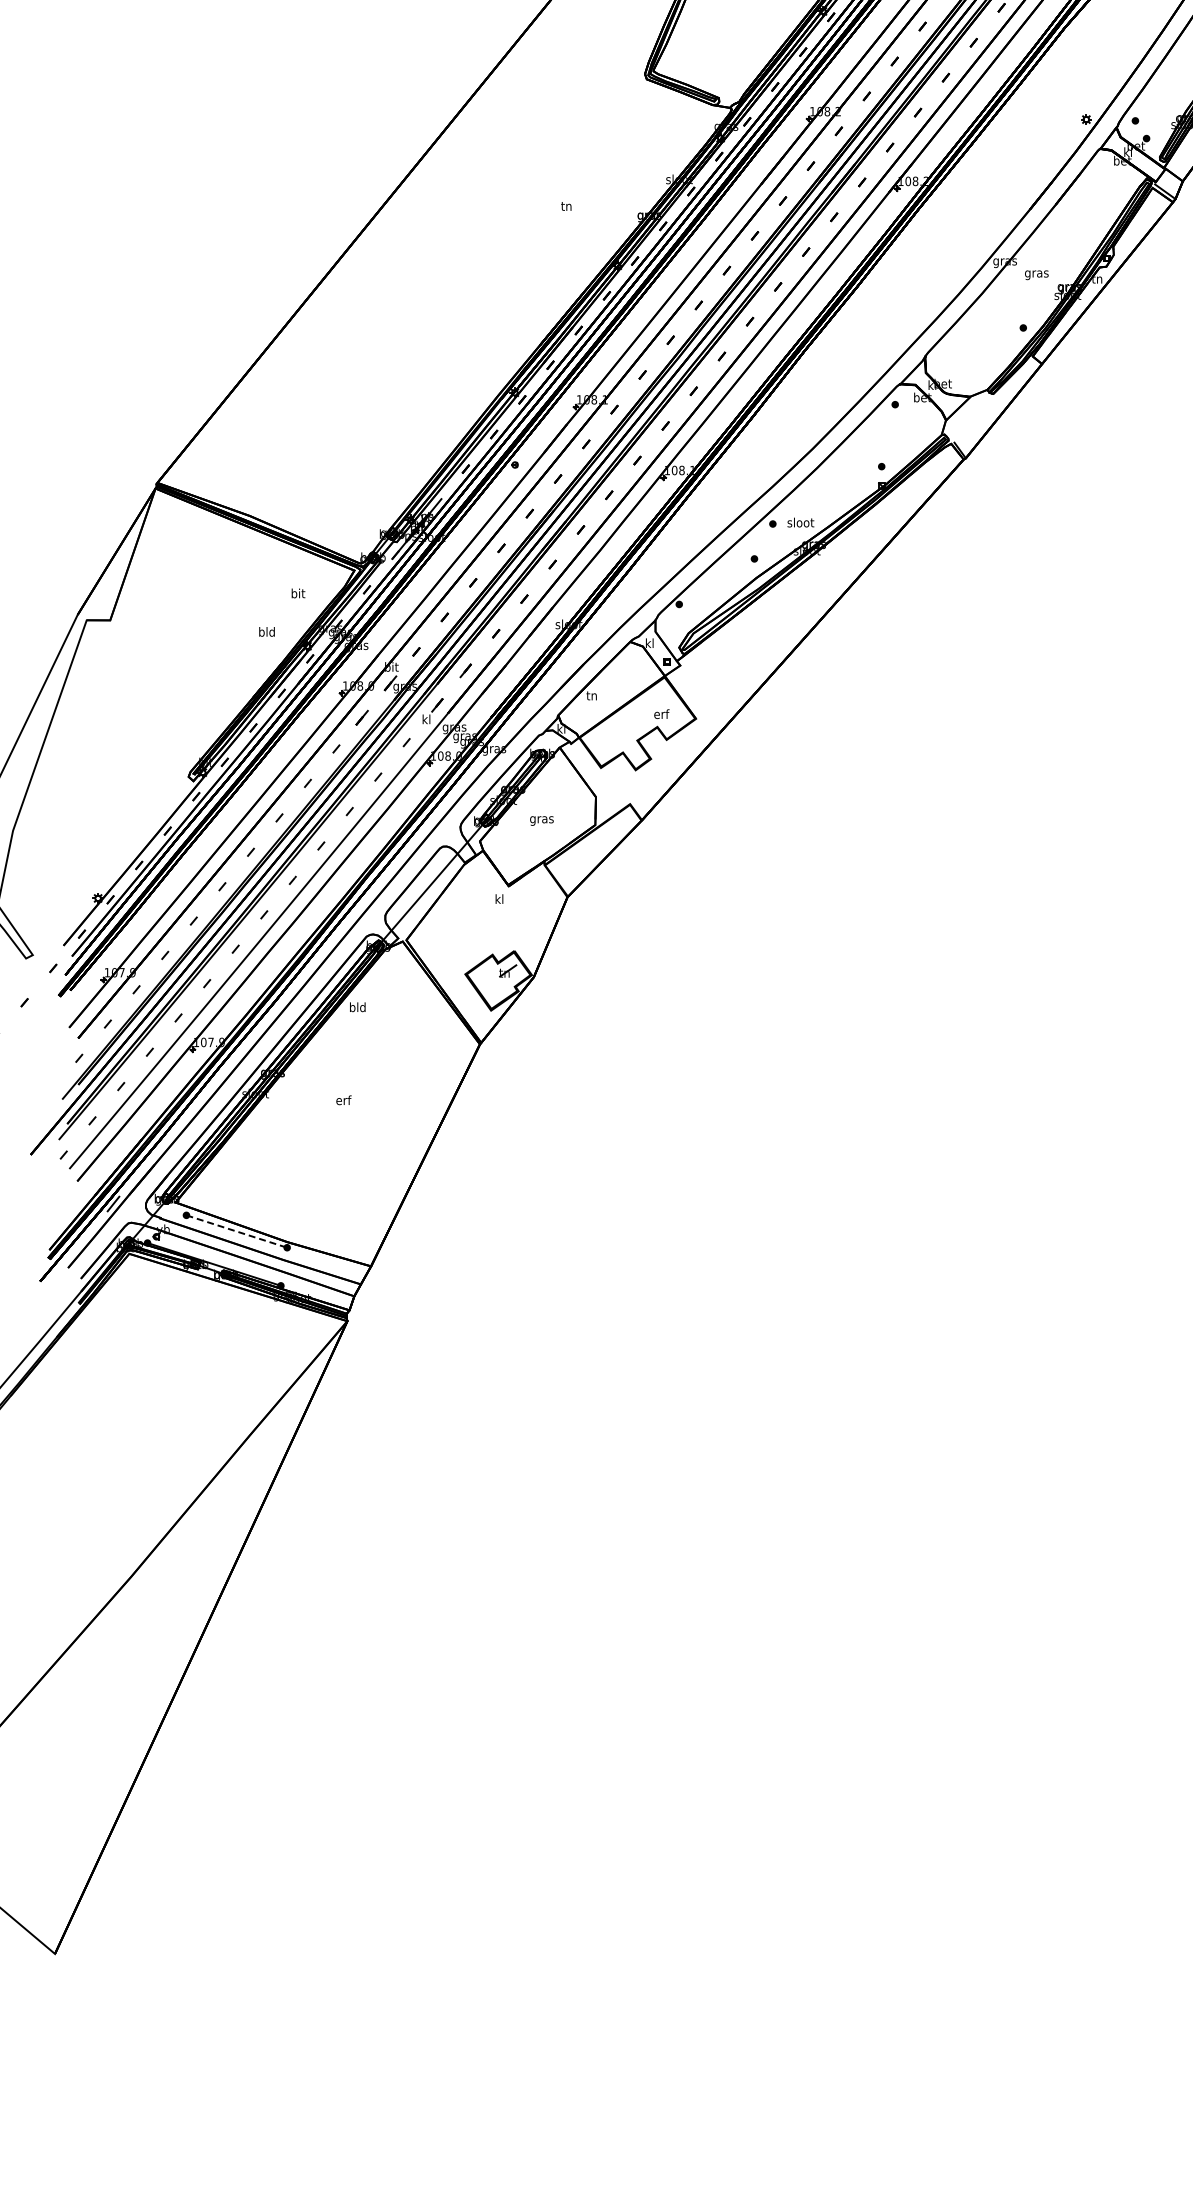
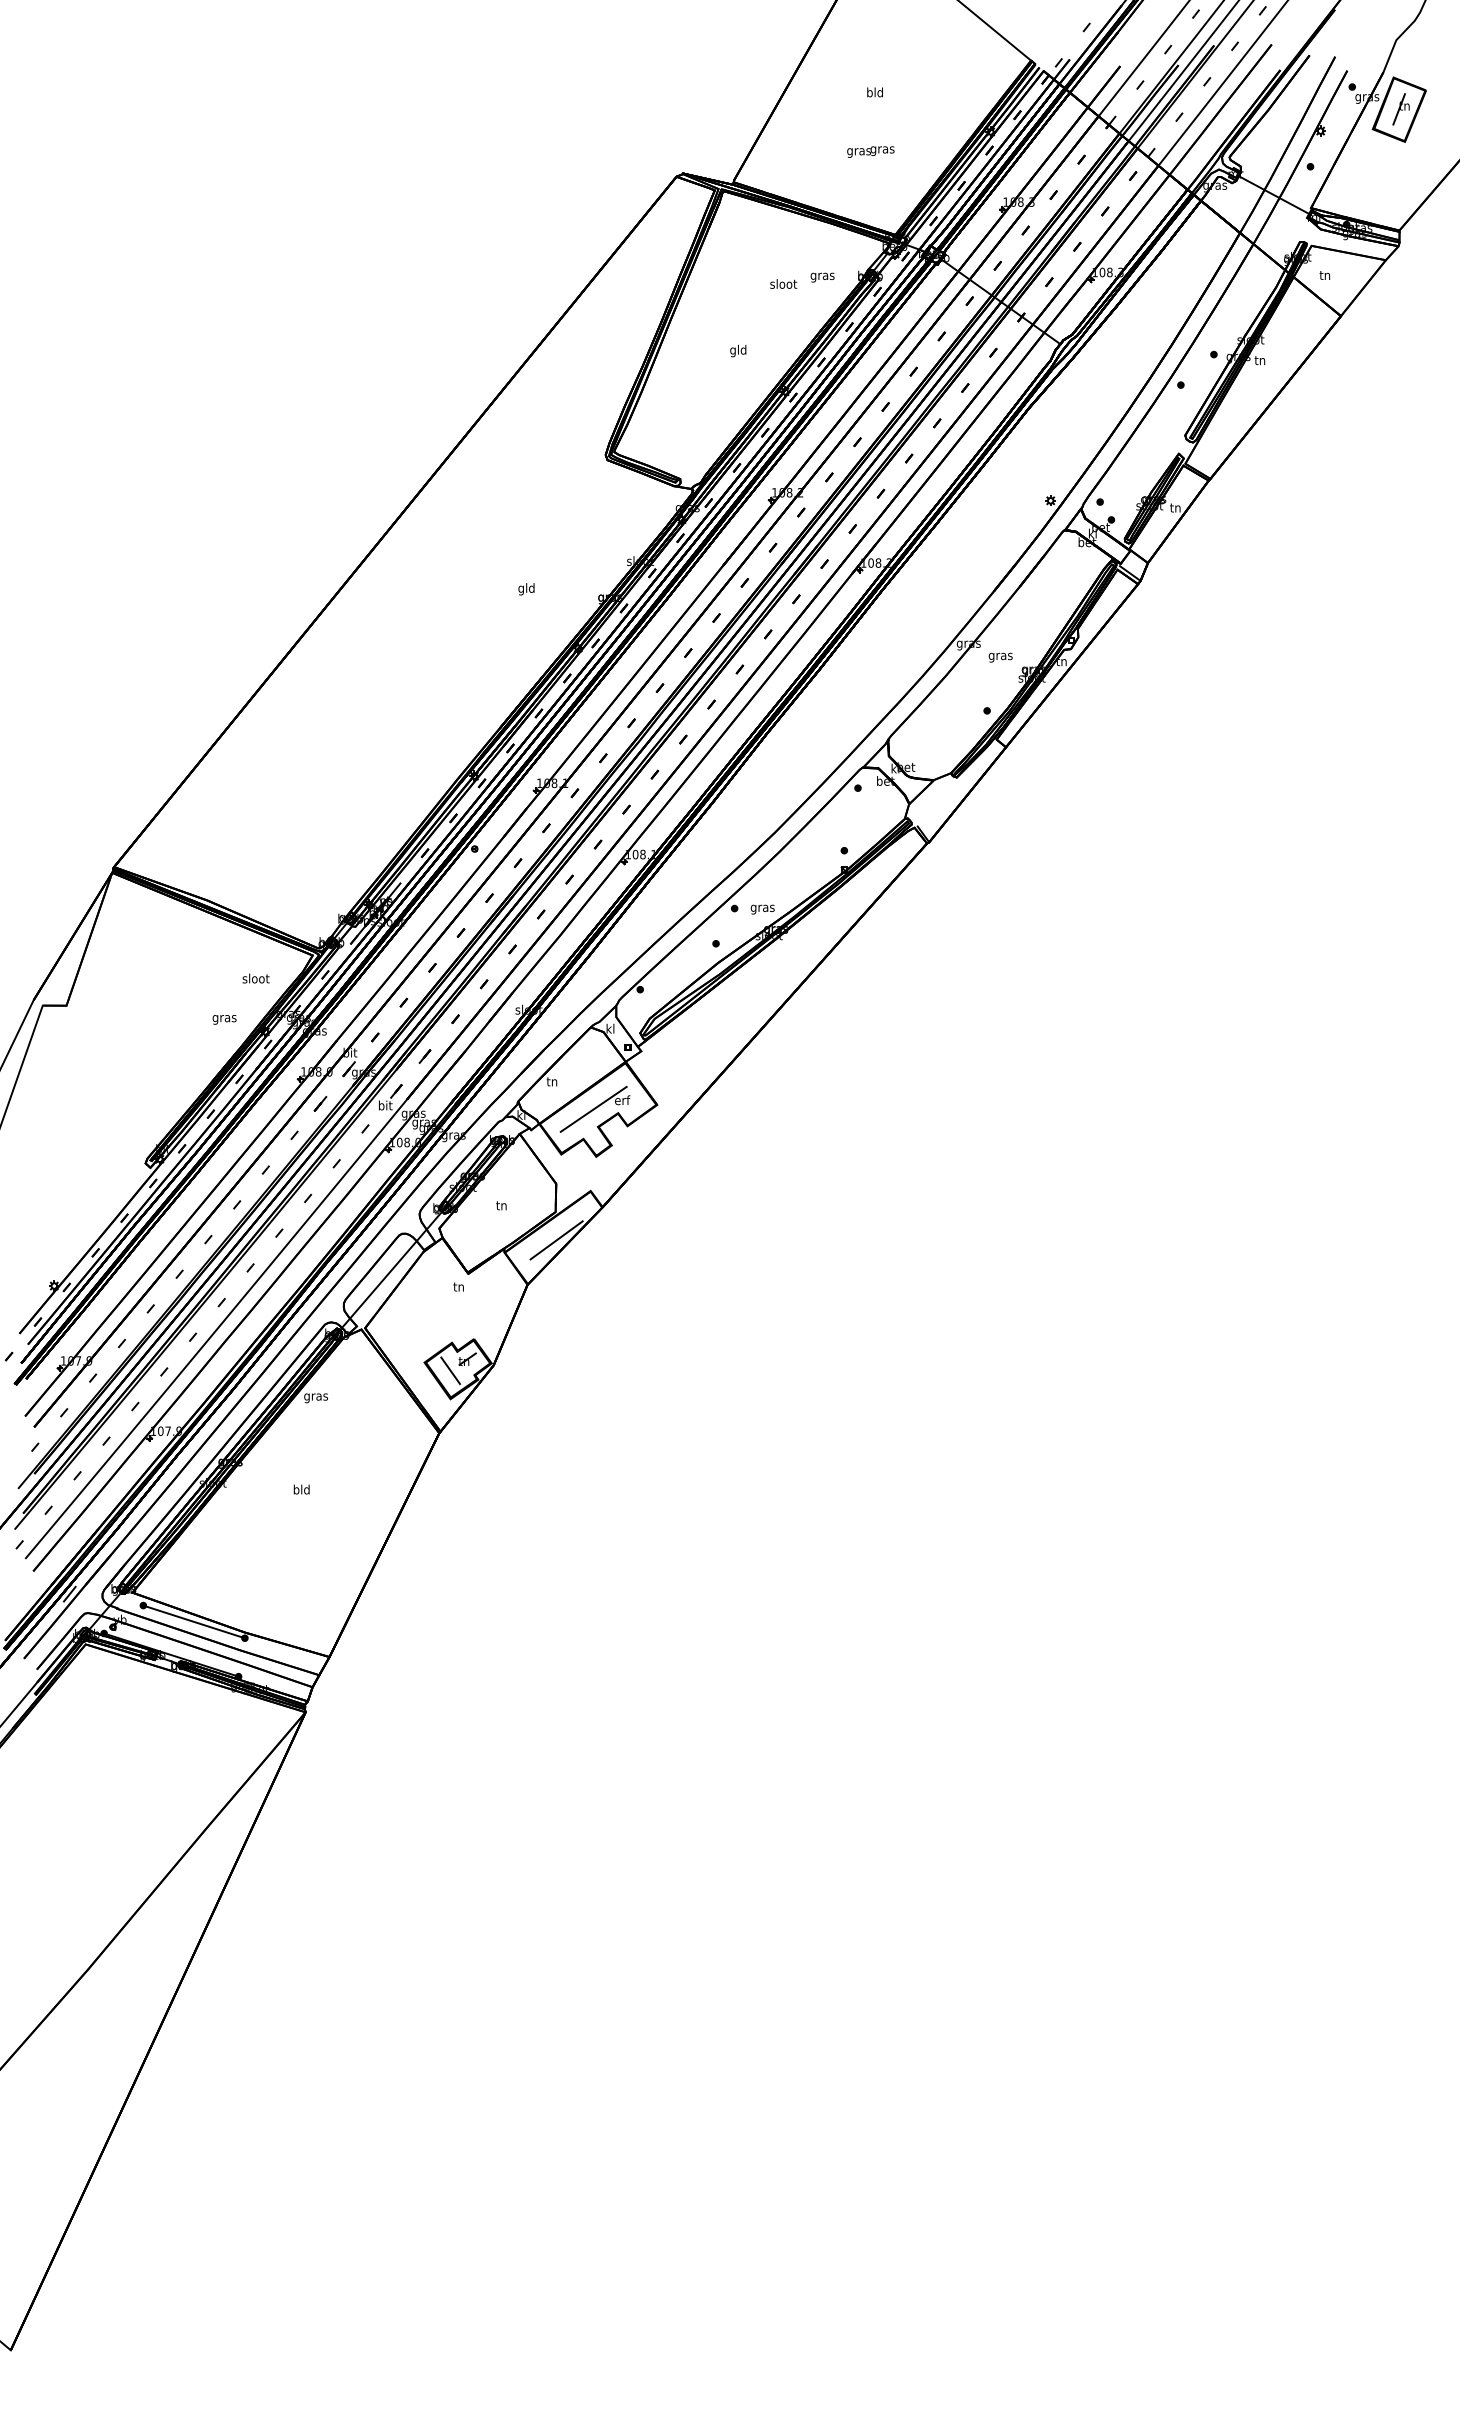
text: (566, 207) -> (526, 589), tn -> gld
text: (800, 523) -> (762, 908), sloot -> gras
text: (297, 593) -> (255, 978), bit -> sloot
text: (266, 633) -> (224, 1018), bld -> gras
text: (426, 719) -> (385, 1105), kl -> bit
line: (632, 722) -> (593, 1108), added
text: (541, 819) -> (501, 1206), gras -> tn
line: (596, 853) -> (556, 1240), added
text: (499, 898) -> (458, 1286), kl -> tn
line: (491, 982) -> (450, 1370), added
text: (358, 1007) -> (316, 1396), bld -> gras
text: (343, 1100) -> (301, 1489), erf -> bld
line: (237, 1232) -> (194, 1622), dashed -> solid

